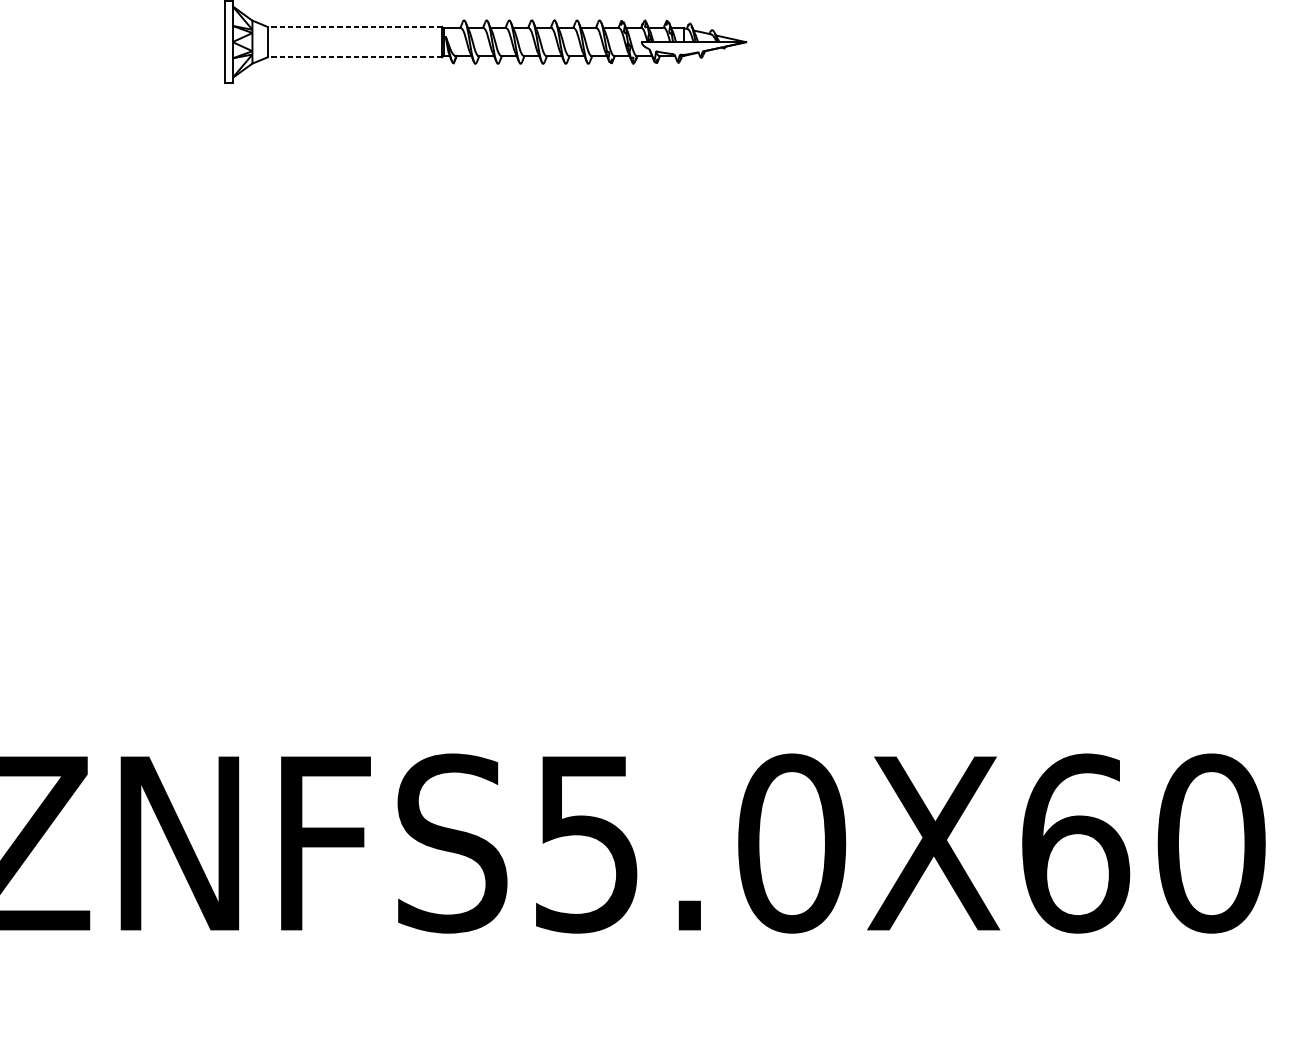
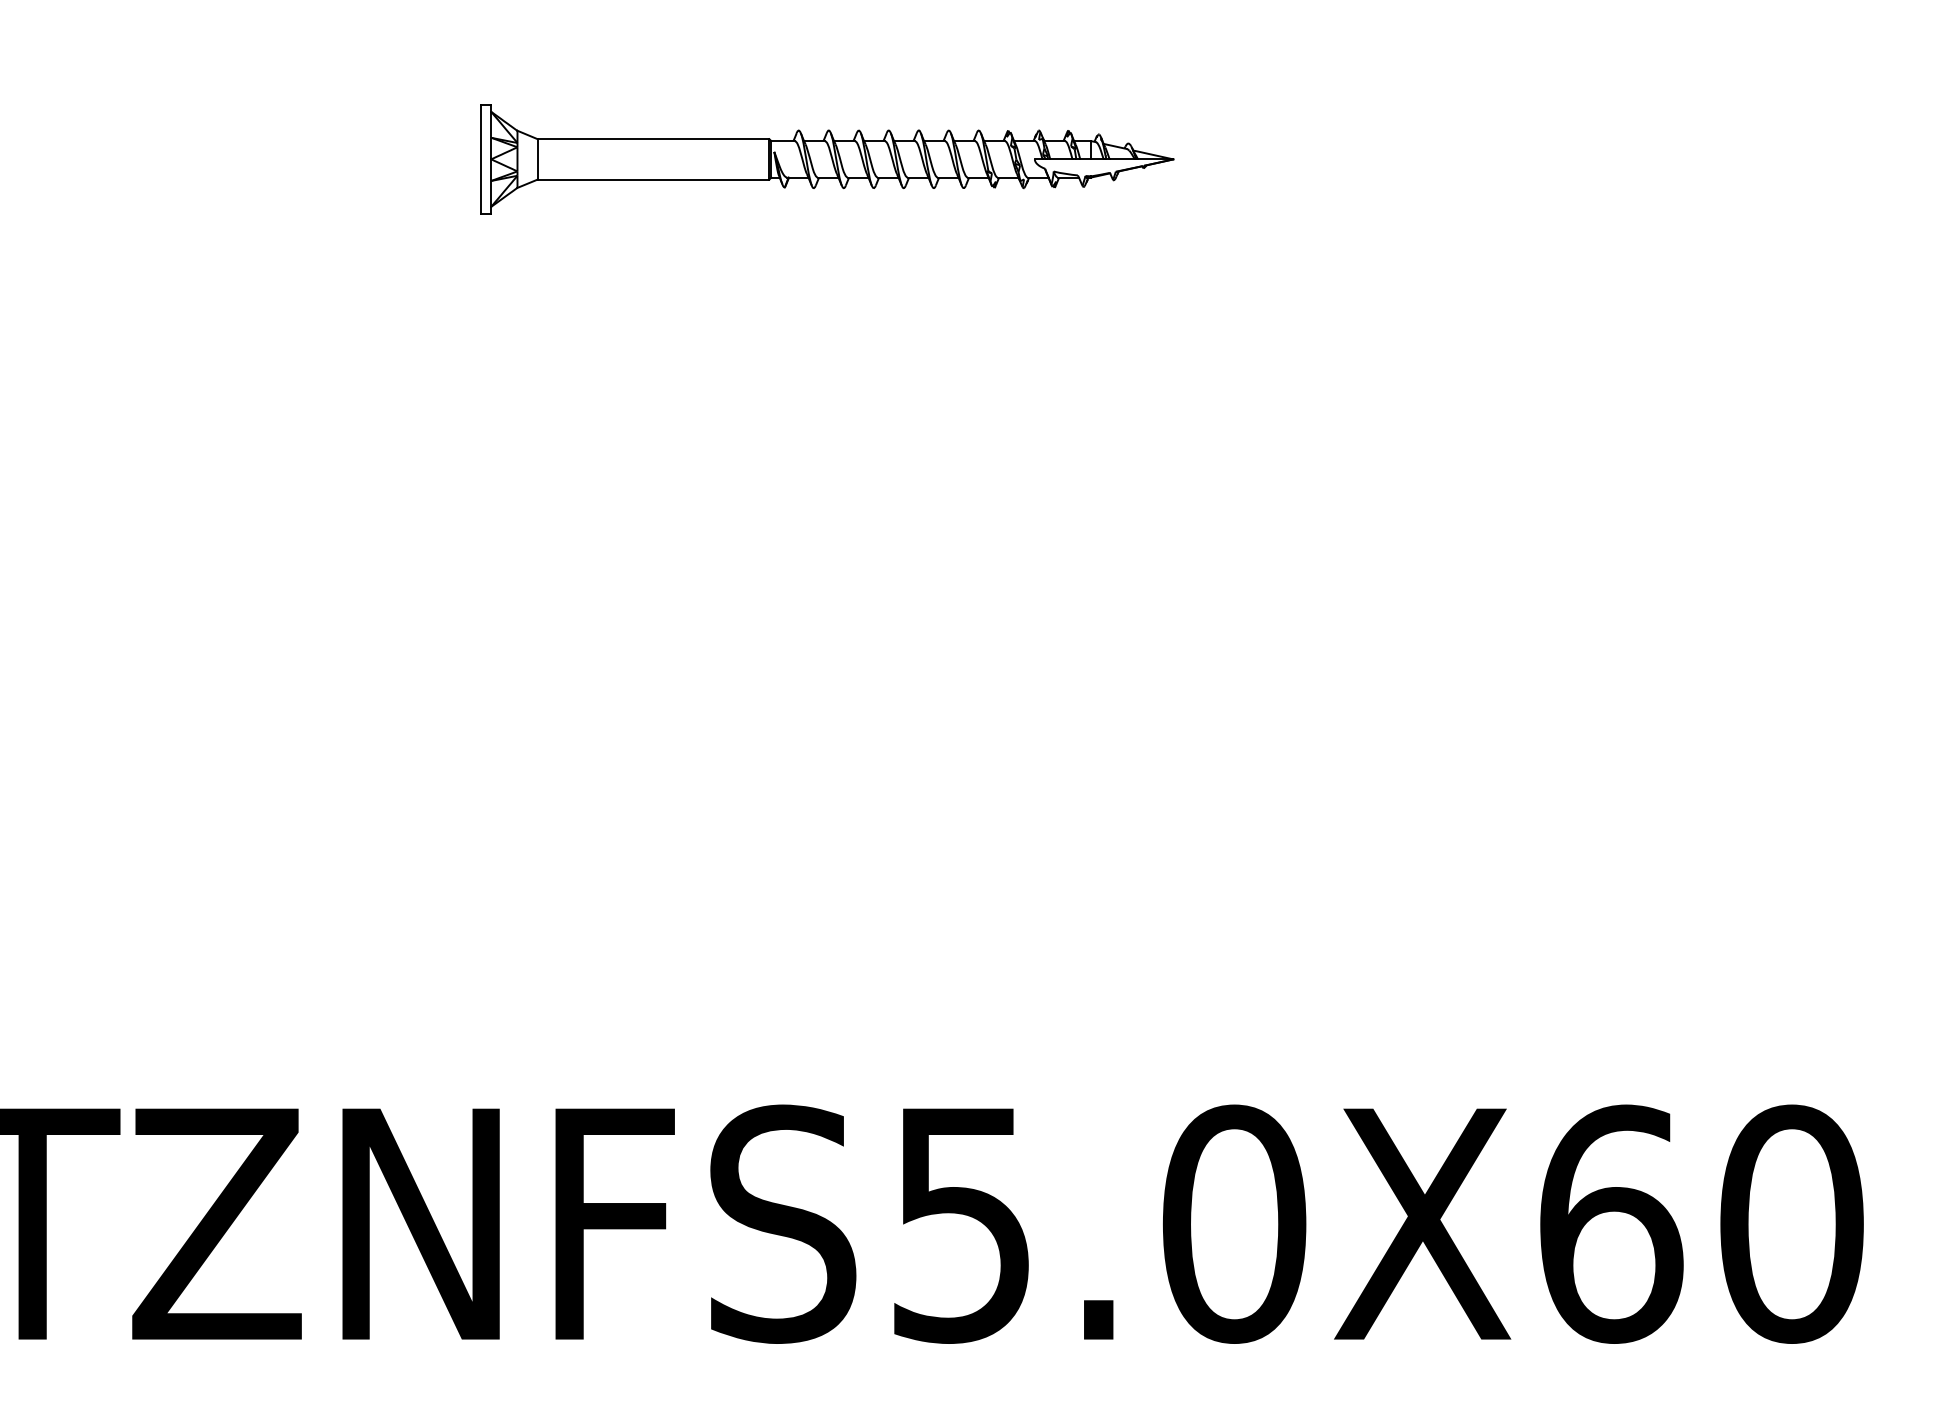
line: (354, 27) -> (653, 139), dashed -> solid
line: (354, 57) -> (653, 179), dashed -> solid

